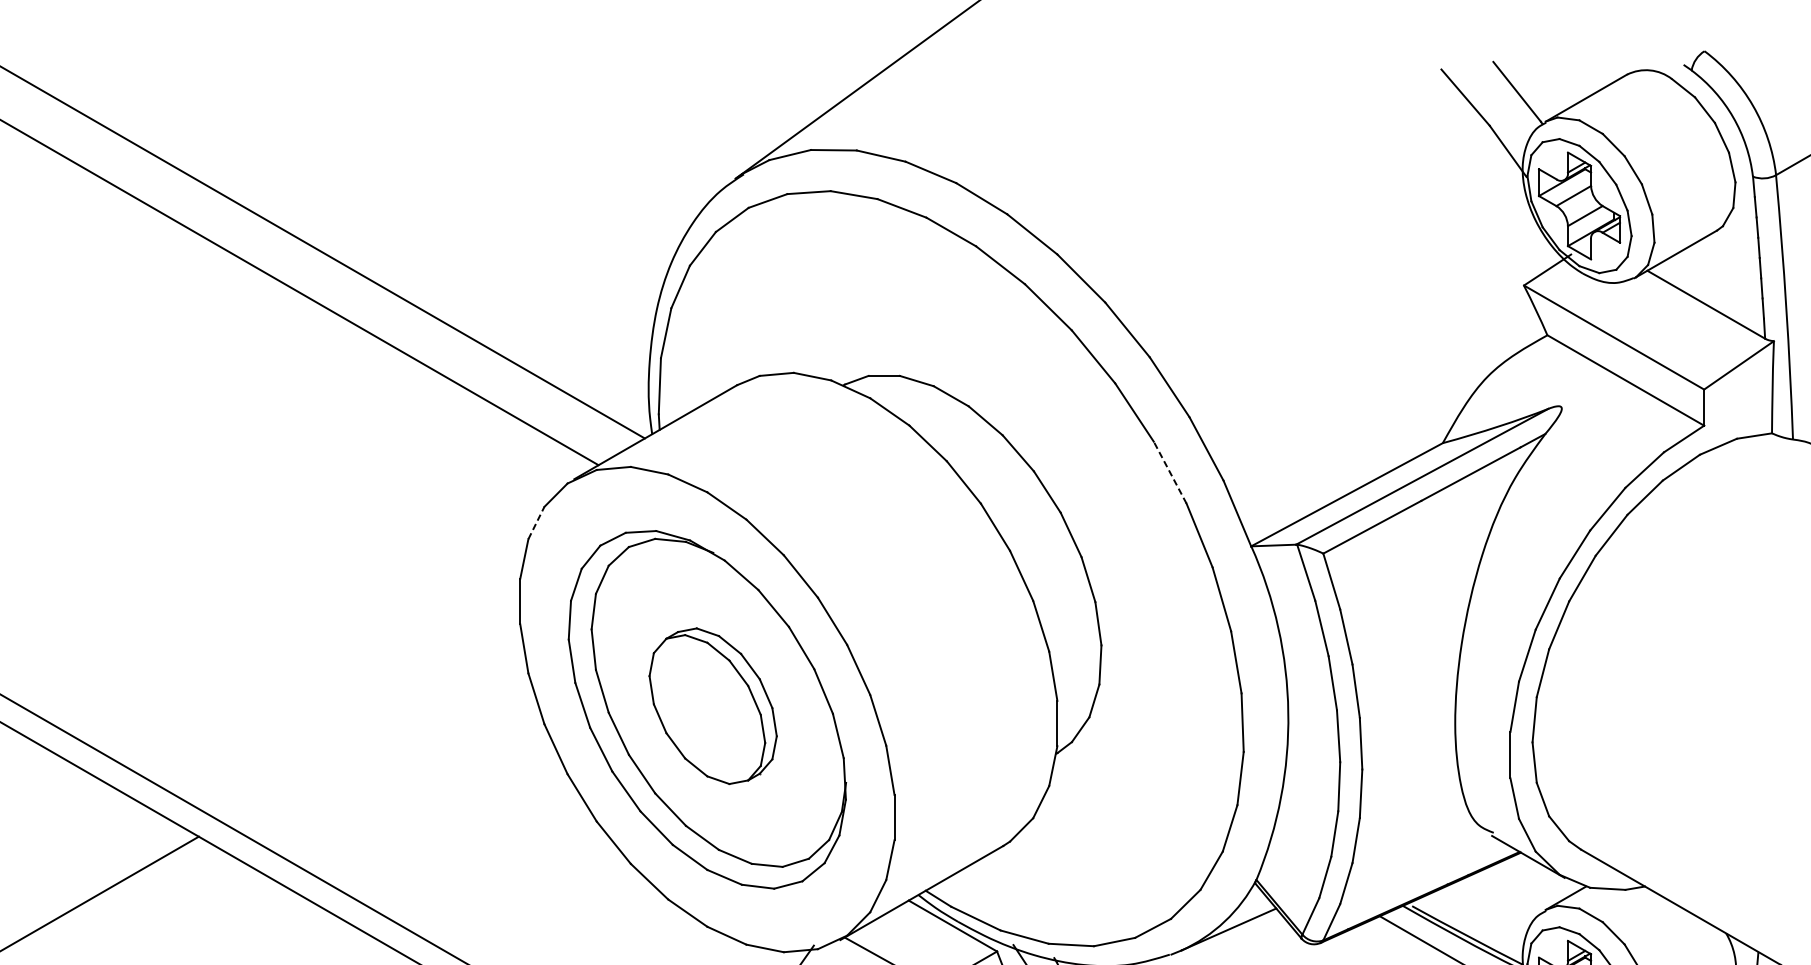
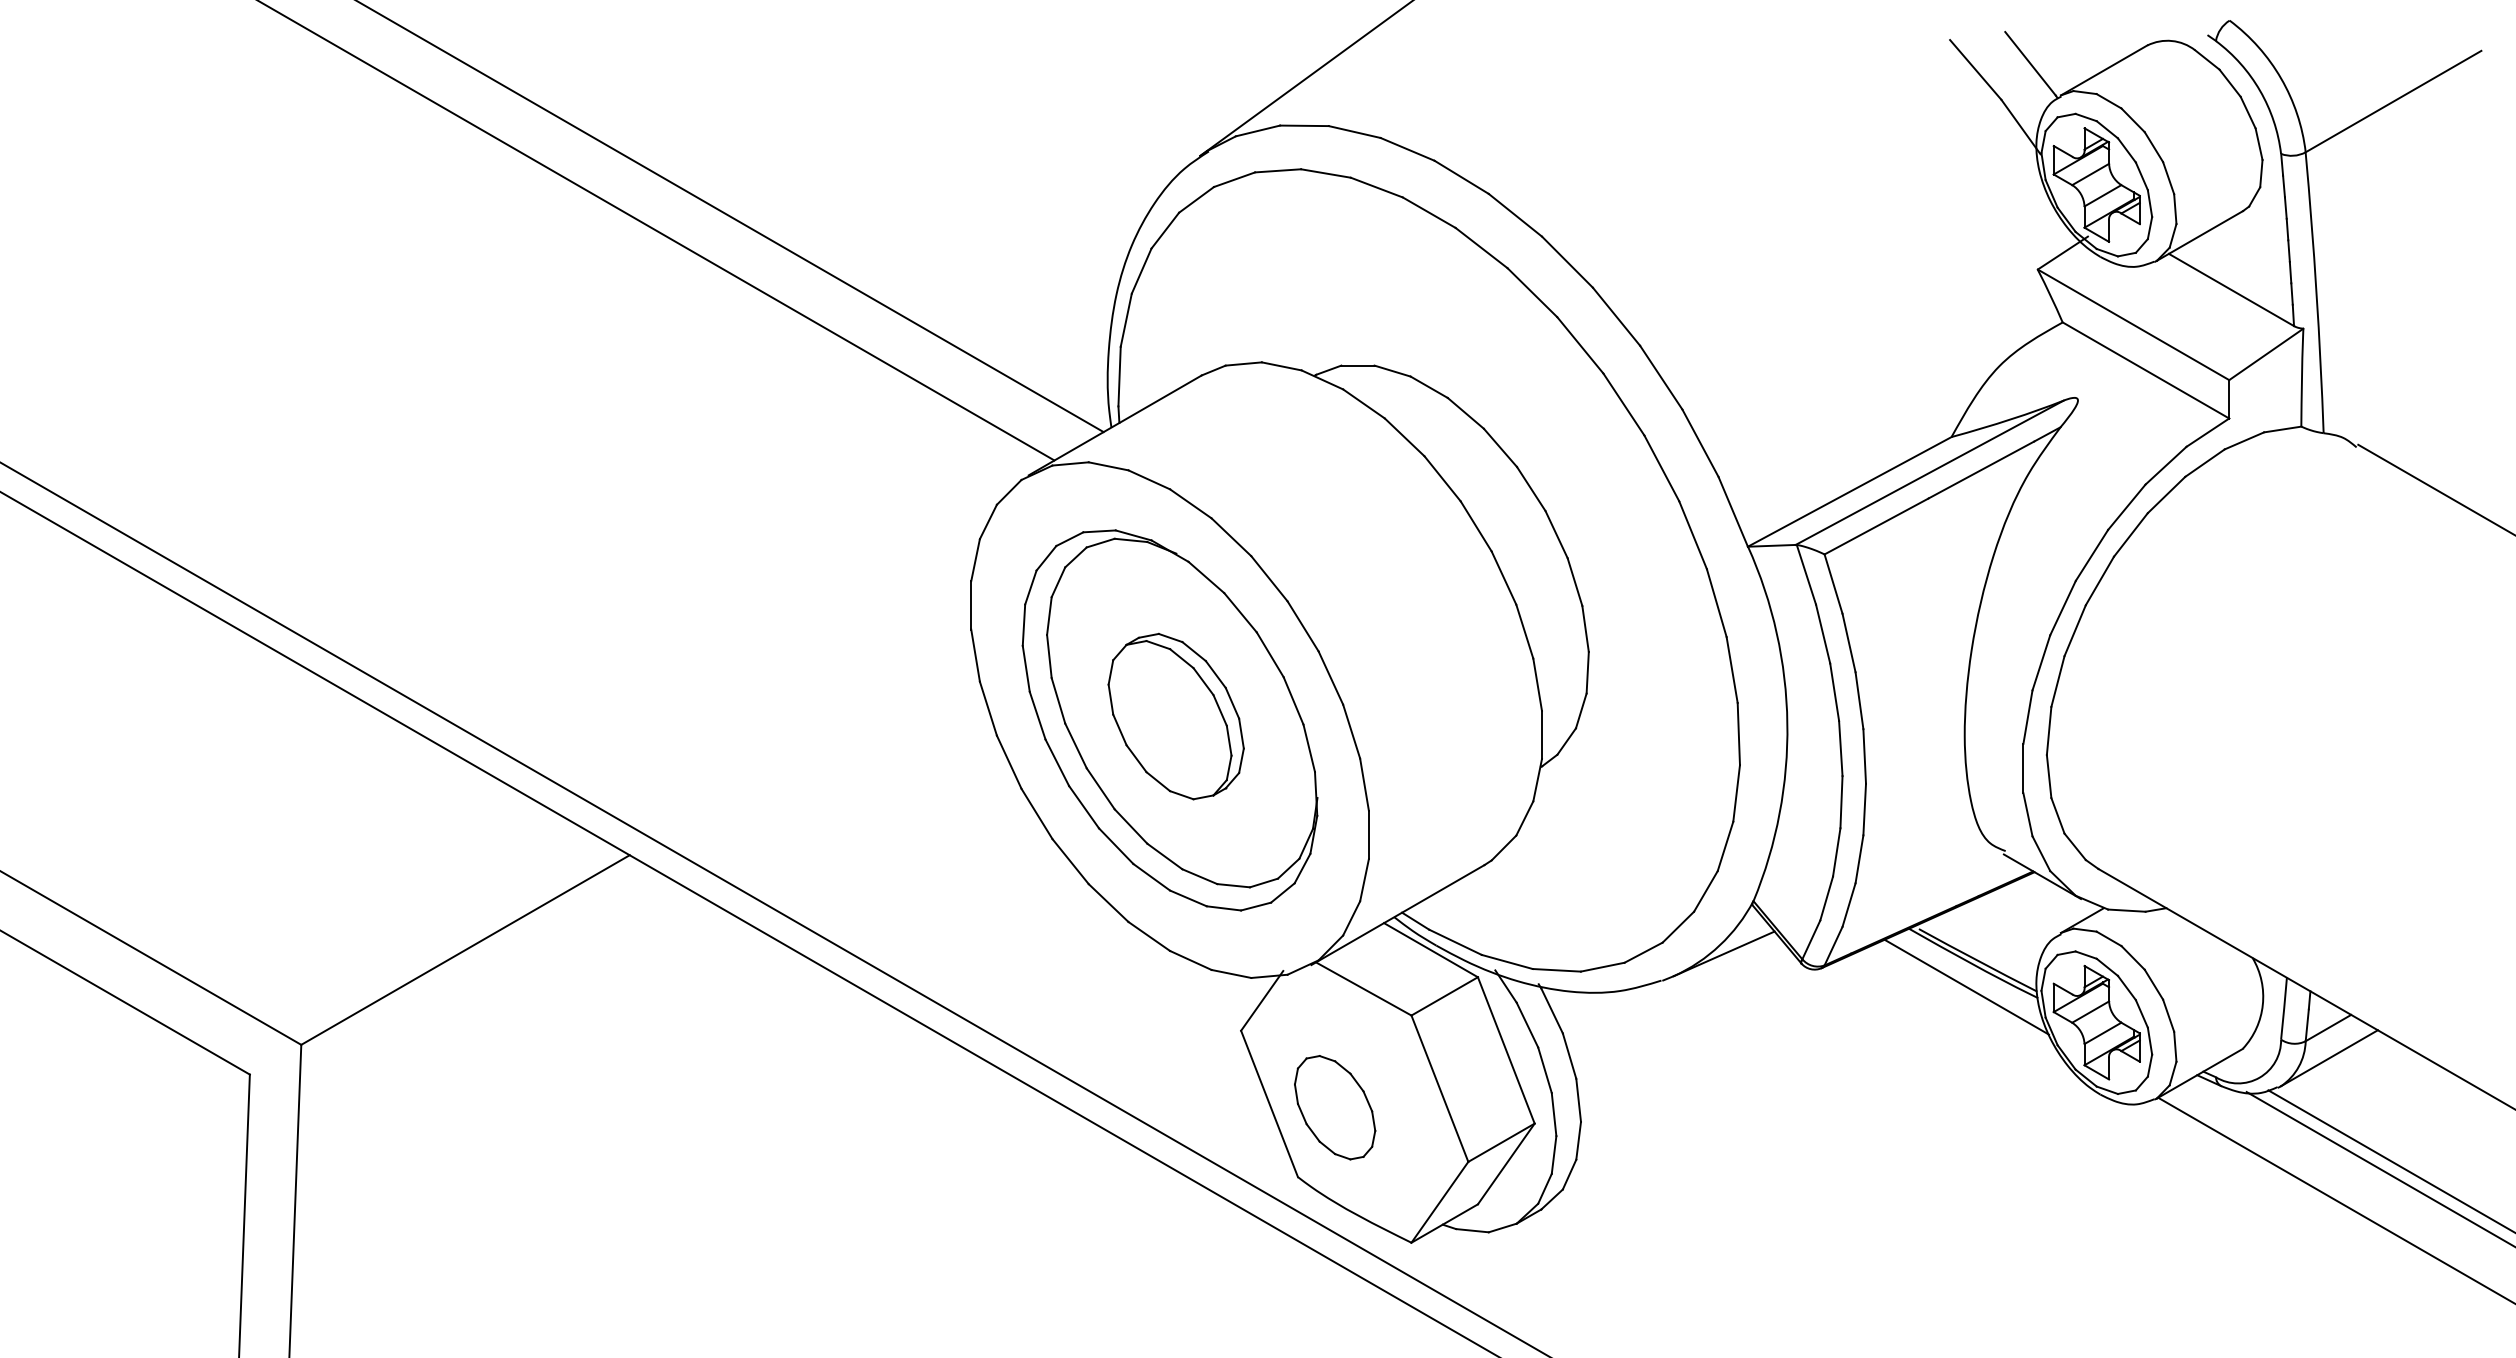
line: (1169, 471) -> (1661, 467), dashed -> solid
line: (536, 522) -> (988, 521), dashed -> solid

